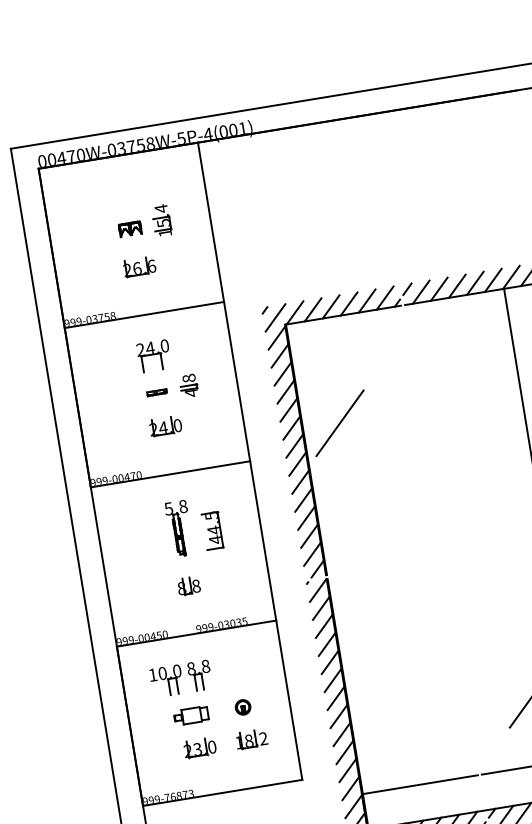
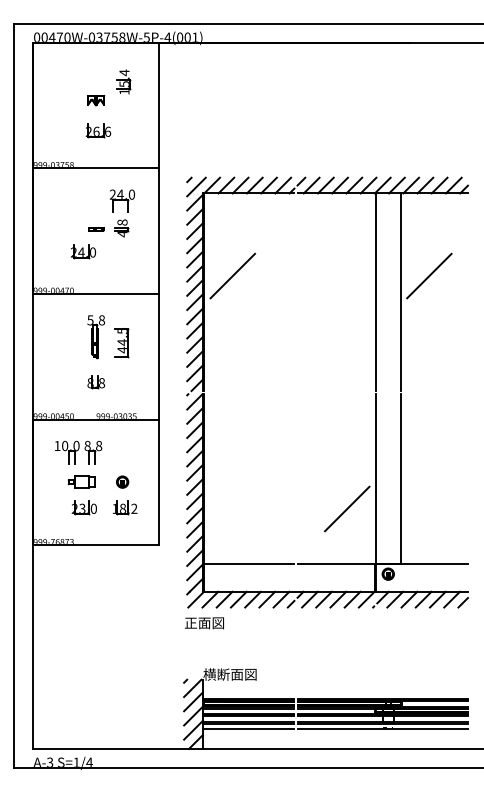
part: (161, 219) -> (123, 81), moved
part: (152, 355) -> (121, 200), moved
part: (164, 426) -> (82, 251), moved

